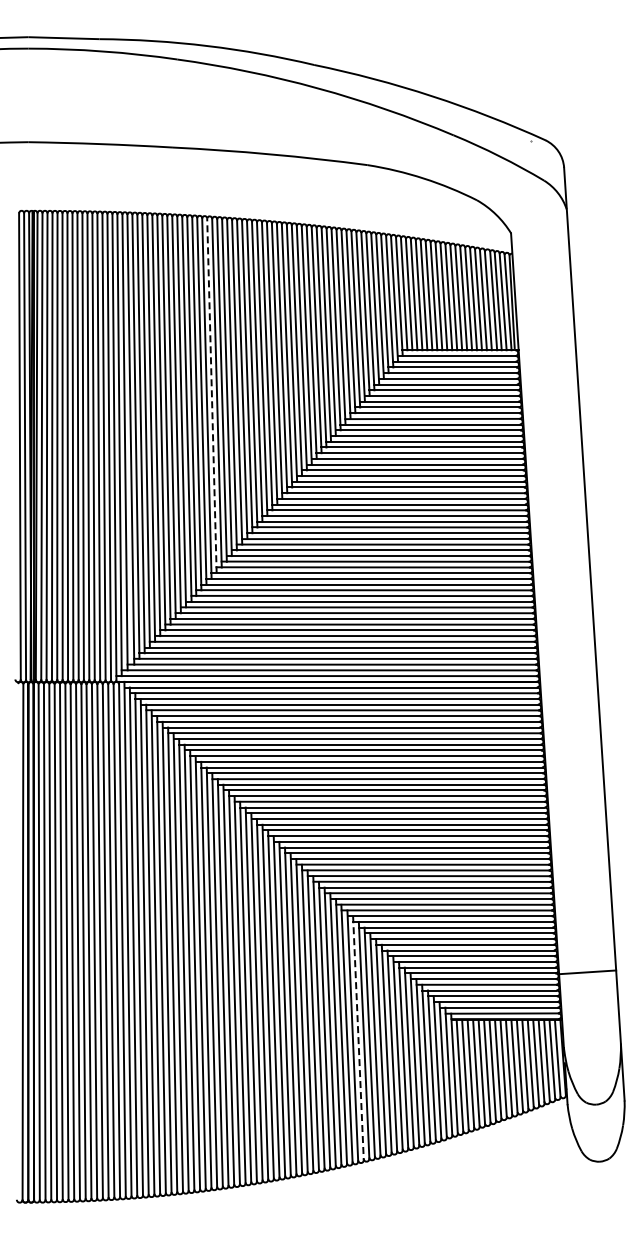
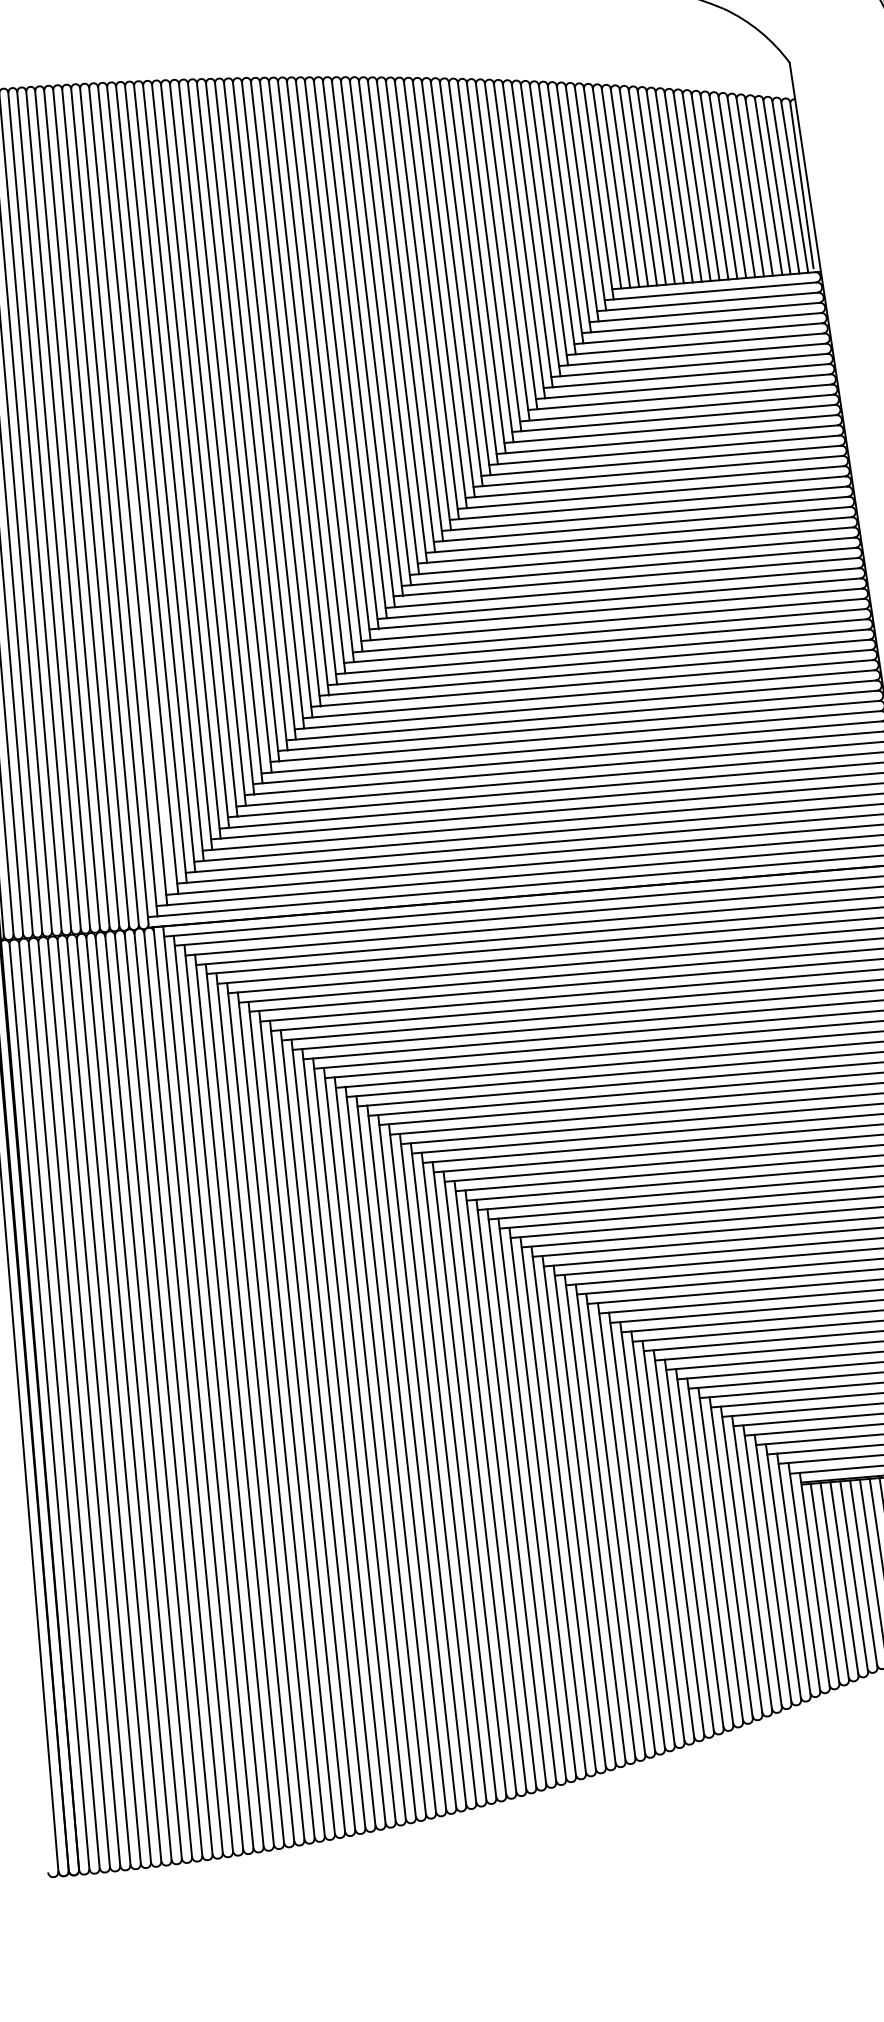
line: (211, 395) -> (276, 399), dashed -> solid
line: (358, 1038) -> (637, 1531), dashed -> solid

